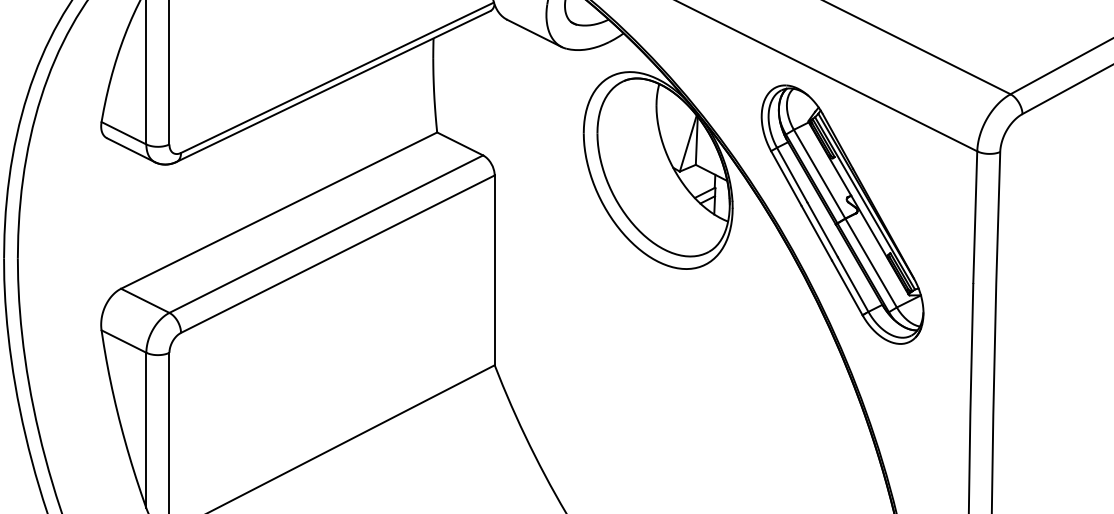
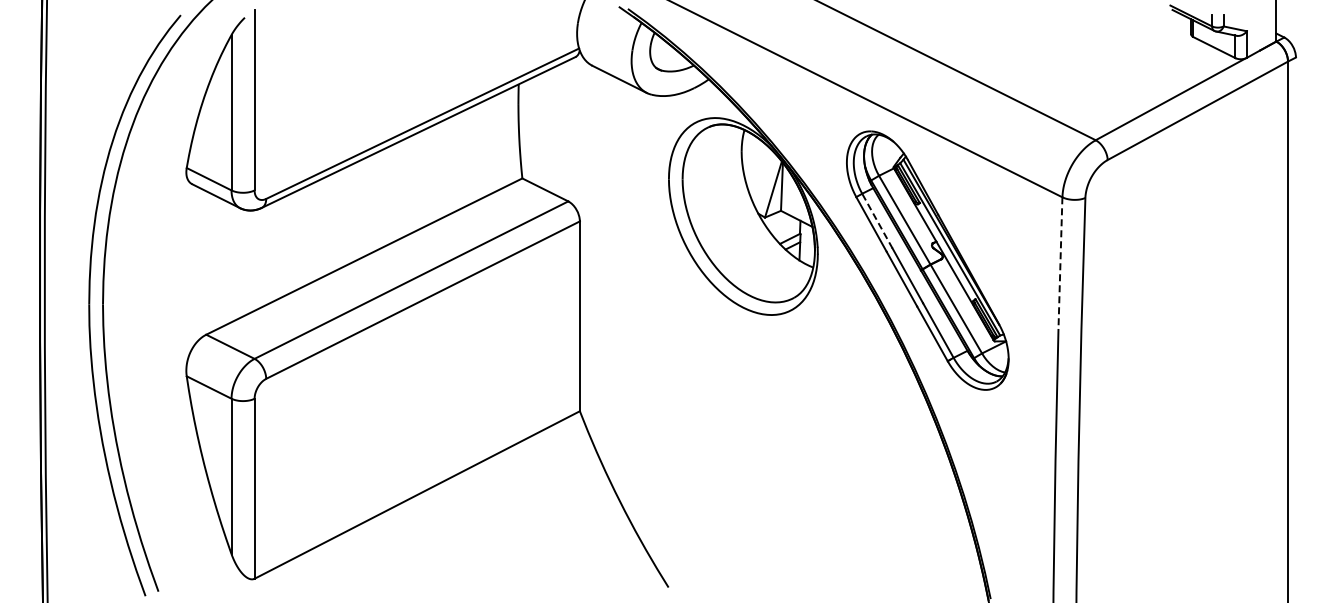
line: (792, 174) -> (877, 220), solid -> dashed
line: (975, 217) -> (1060, 263), solid -> dashed

